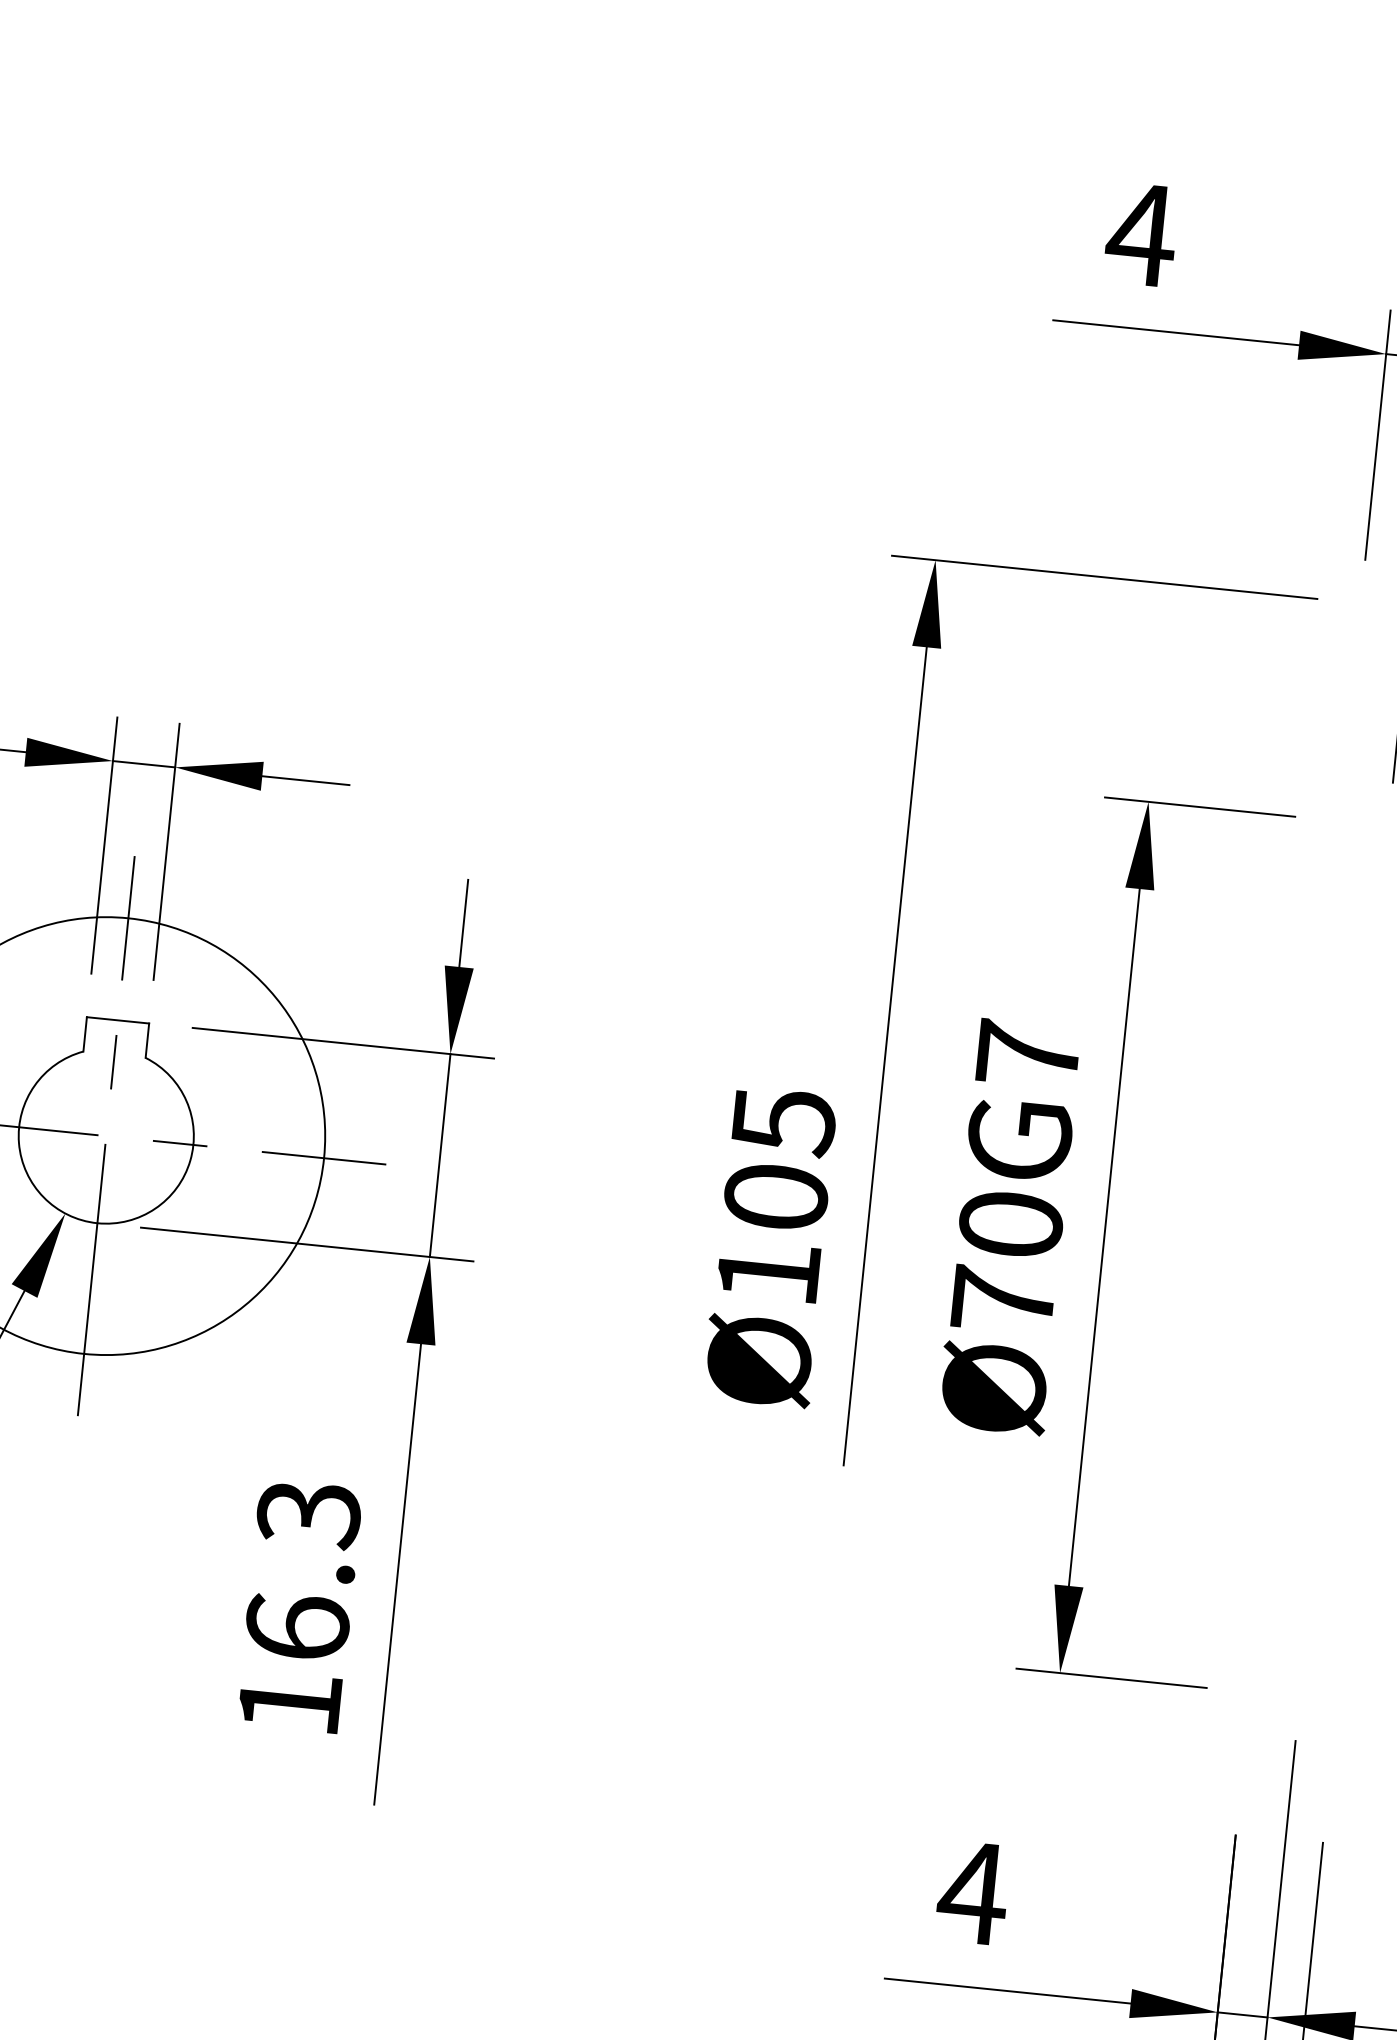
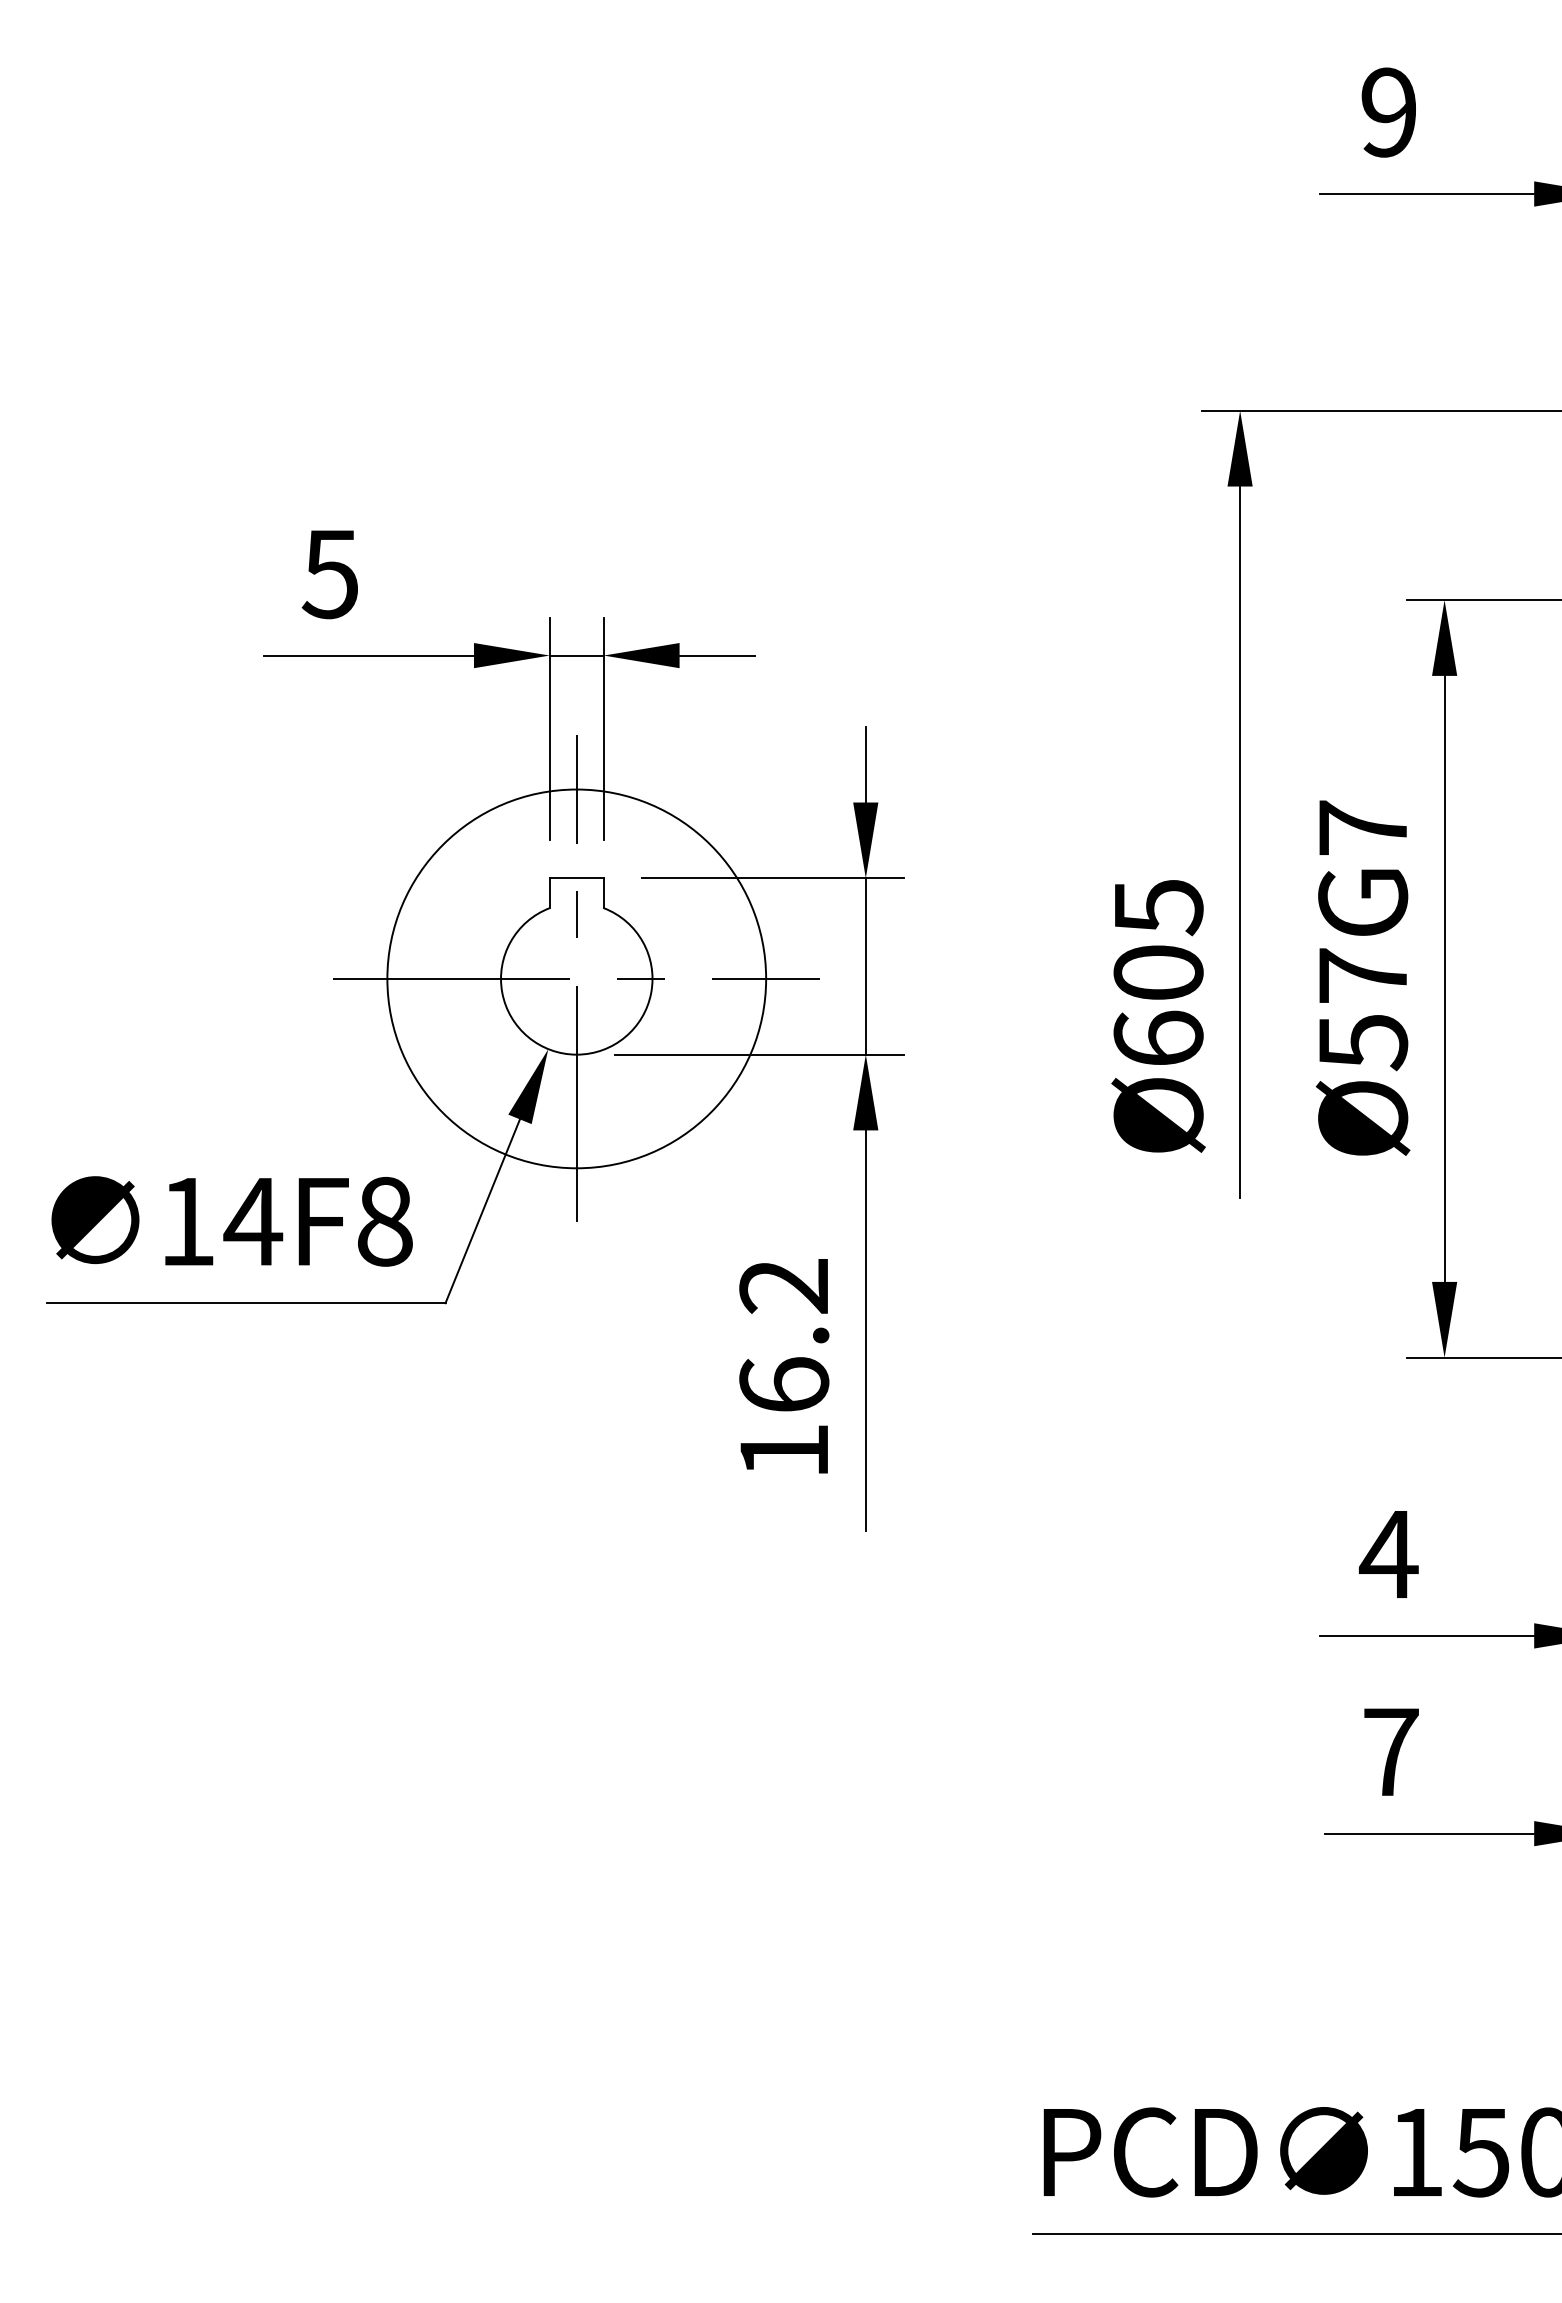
text: (1141, 234) -> (1388, 112), 4 -> 9
text: (1007, 1263) -> (1363, 1009), Ø70G7 -> Ø57G7
text: (768, 1271) -> (1158, 1037), Ø105 -> Ø605
text: (309, 1515) -> (784, 1287), 16.3 -> 16.2

